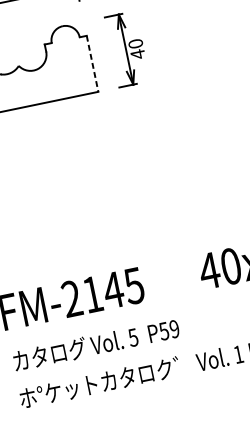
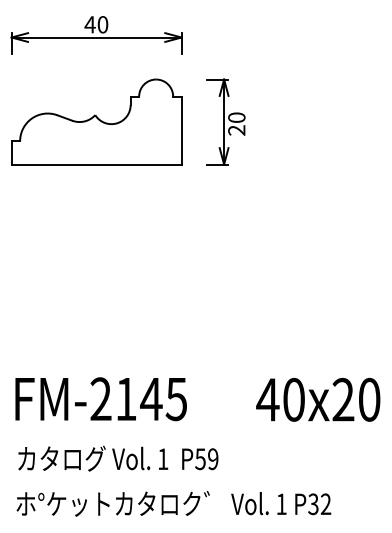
text: (137, 54) -> (236, 130), 40 -> 20
line: (92, 64) -> (181, 131), dashed -> solid
text: (132, 338) -> (162, 459), 5 -> 1

